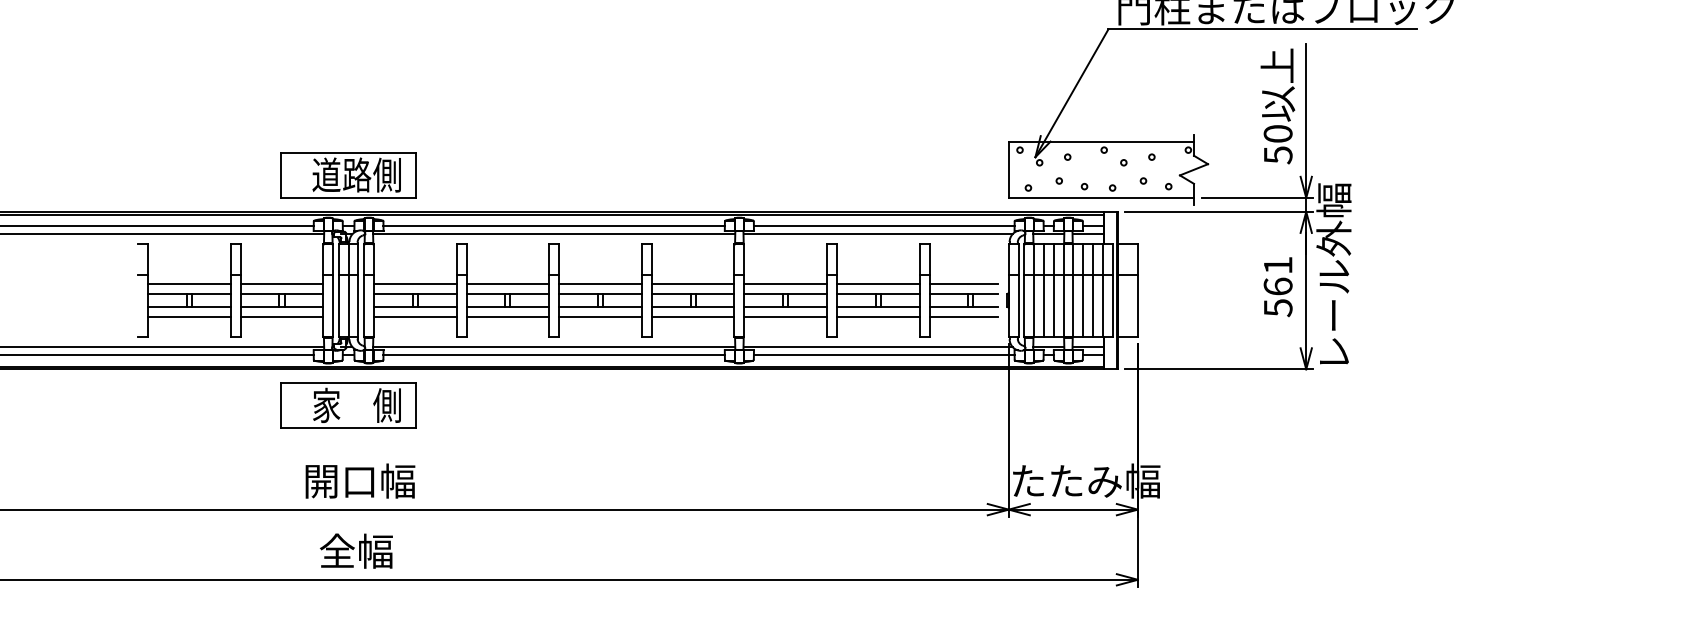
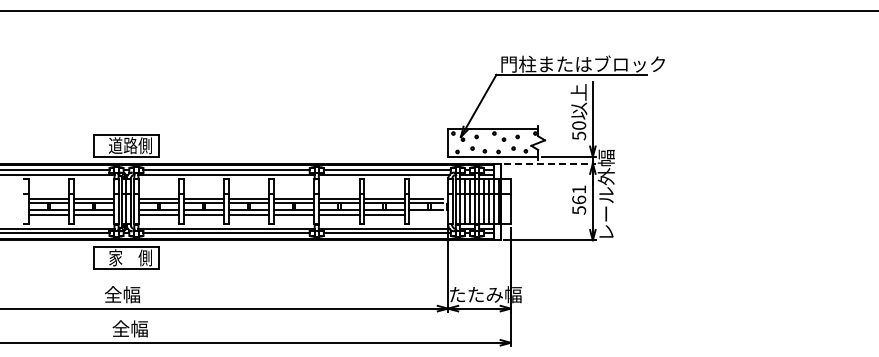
line: (1219, 211) -> (550, 163), solid -> dashed
line: (962, 316) -> (425, 214), removed
text: (358, 480) -> (131, 294), 開口幅 -> 全幅

